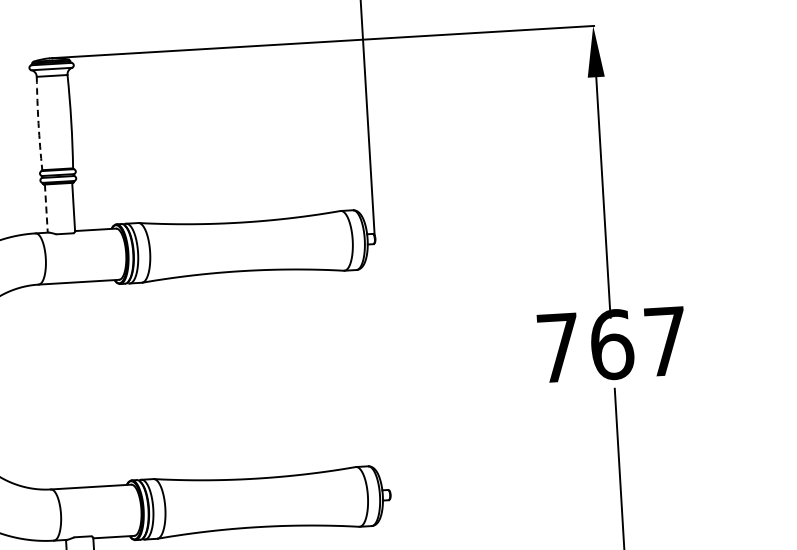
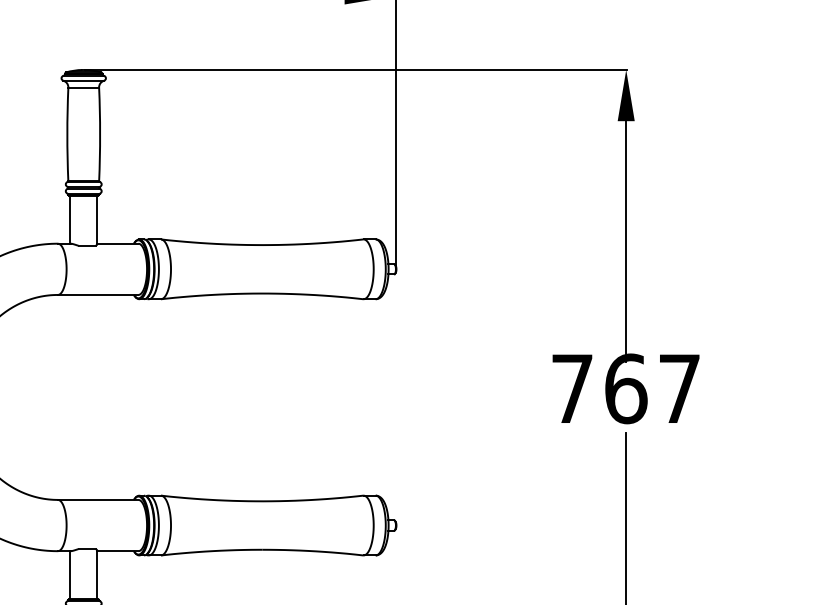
arc: (38, 123) -> (67, 134), dashed -> solid
line: (46, 209) -> (70, 220), dashed -> solid

